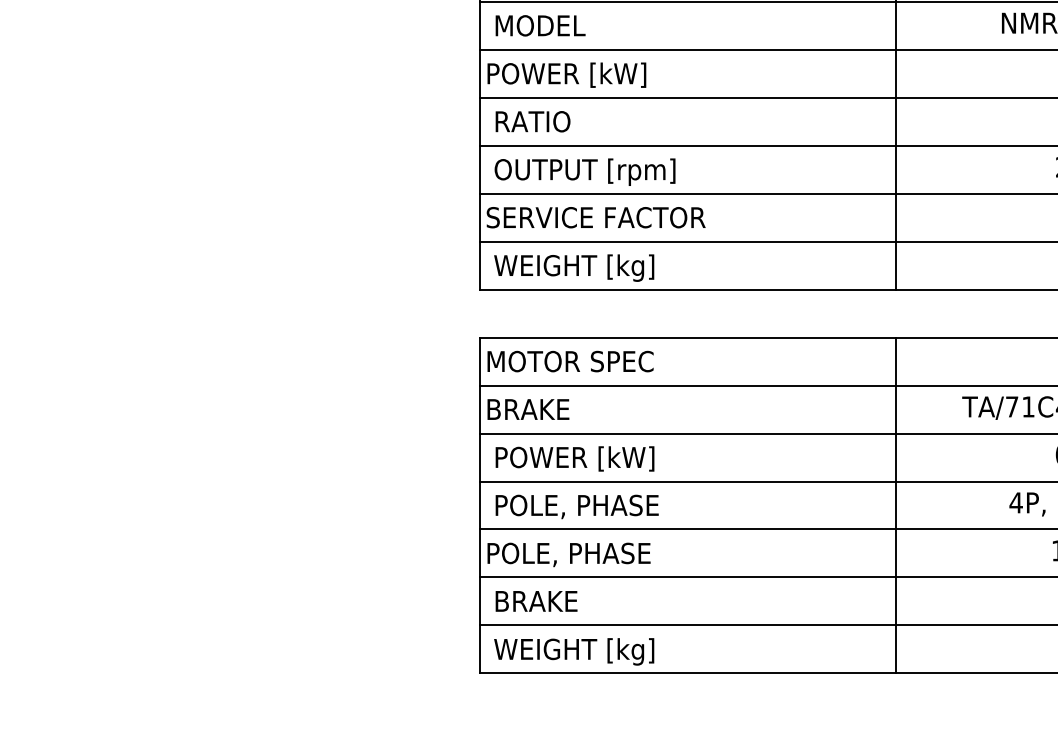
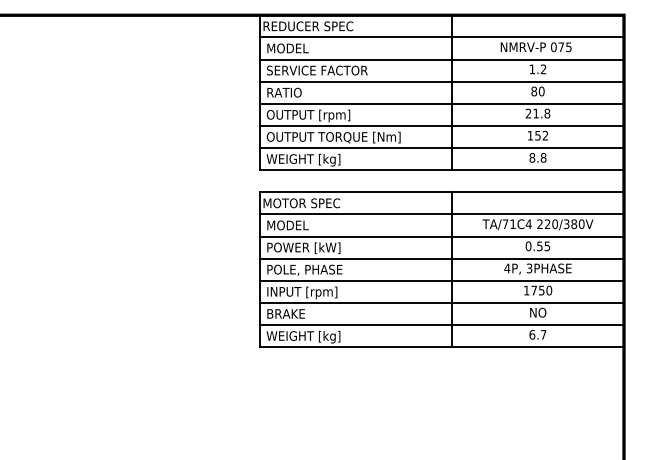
text: (600, 75) -> (315, 71), POWER [kW] -> SERVICE FACTOR
text: (634, 218) -> (331, 137), SERVICE FACTOR -> OUTPUT TORQUE [Nm]
text: (535, 409) -> (285, 225), BRAKE -> MODEL
text: (567, 554) -> (300, 292), POLE, PHASE -> INPUT [rpm]

